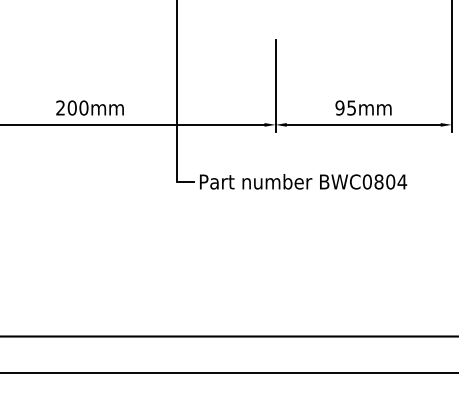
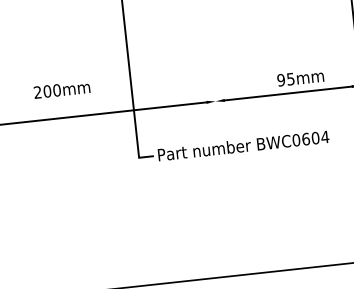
line: (275, 86) -> (212, 69), removed
text: (89, 107) -> (61, 89), moved
text: (363, 107) -> (300, 77), moved
text: (378, 181) -> (305, 138), BWC0804 -> BWC0604

